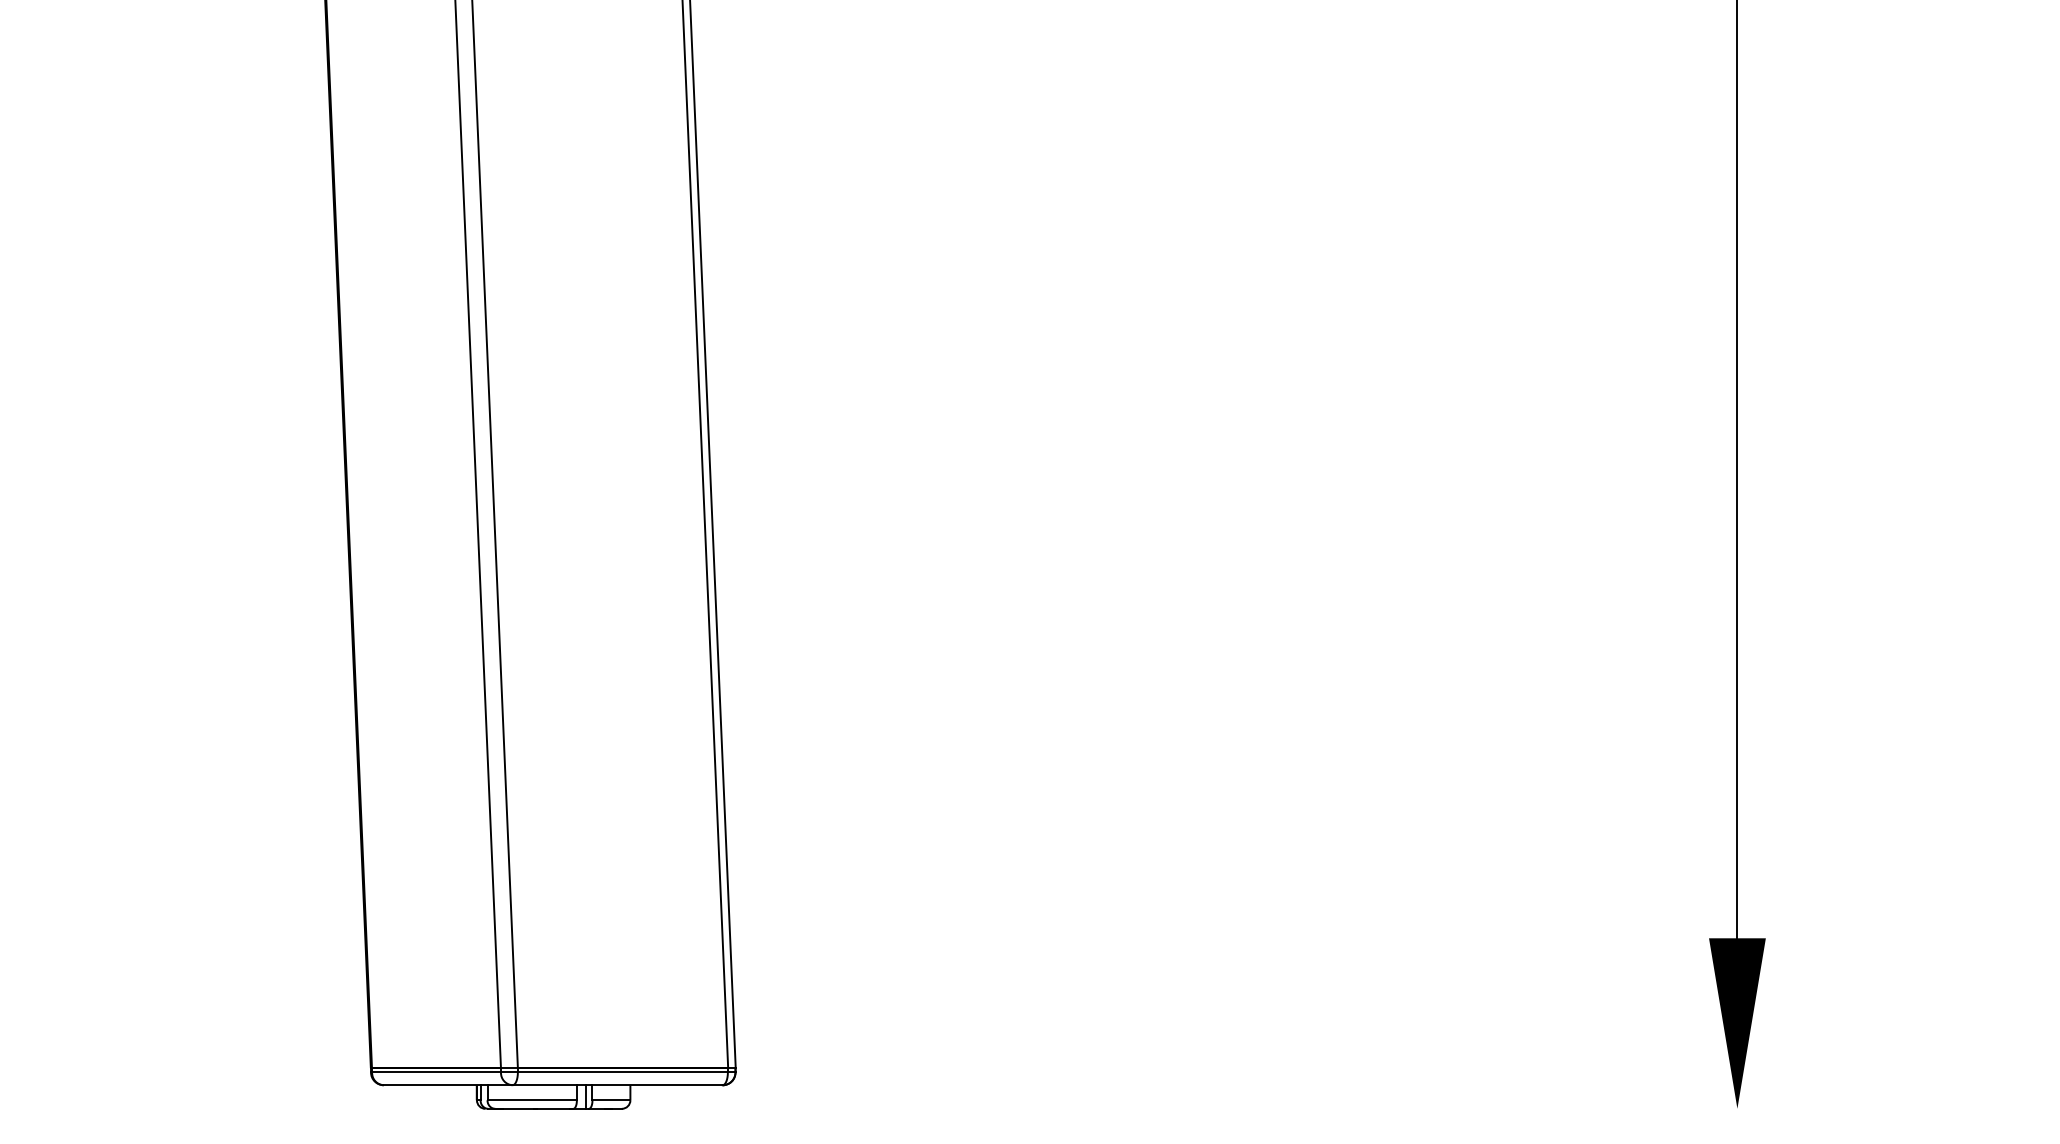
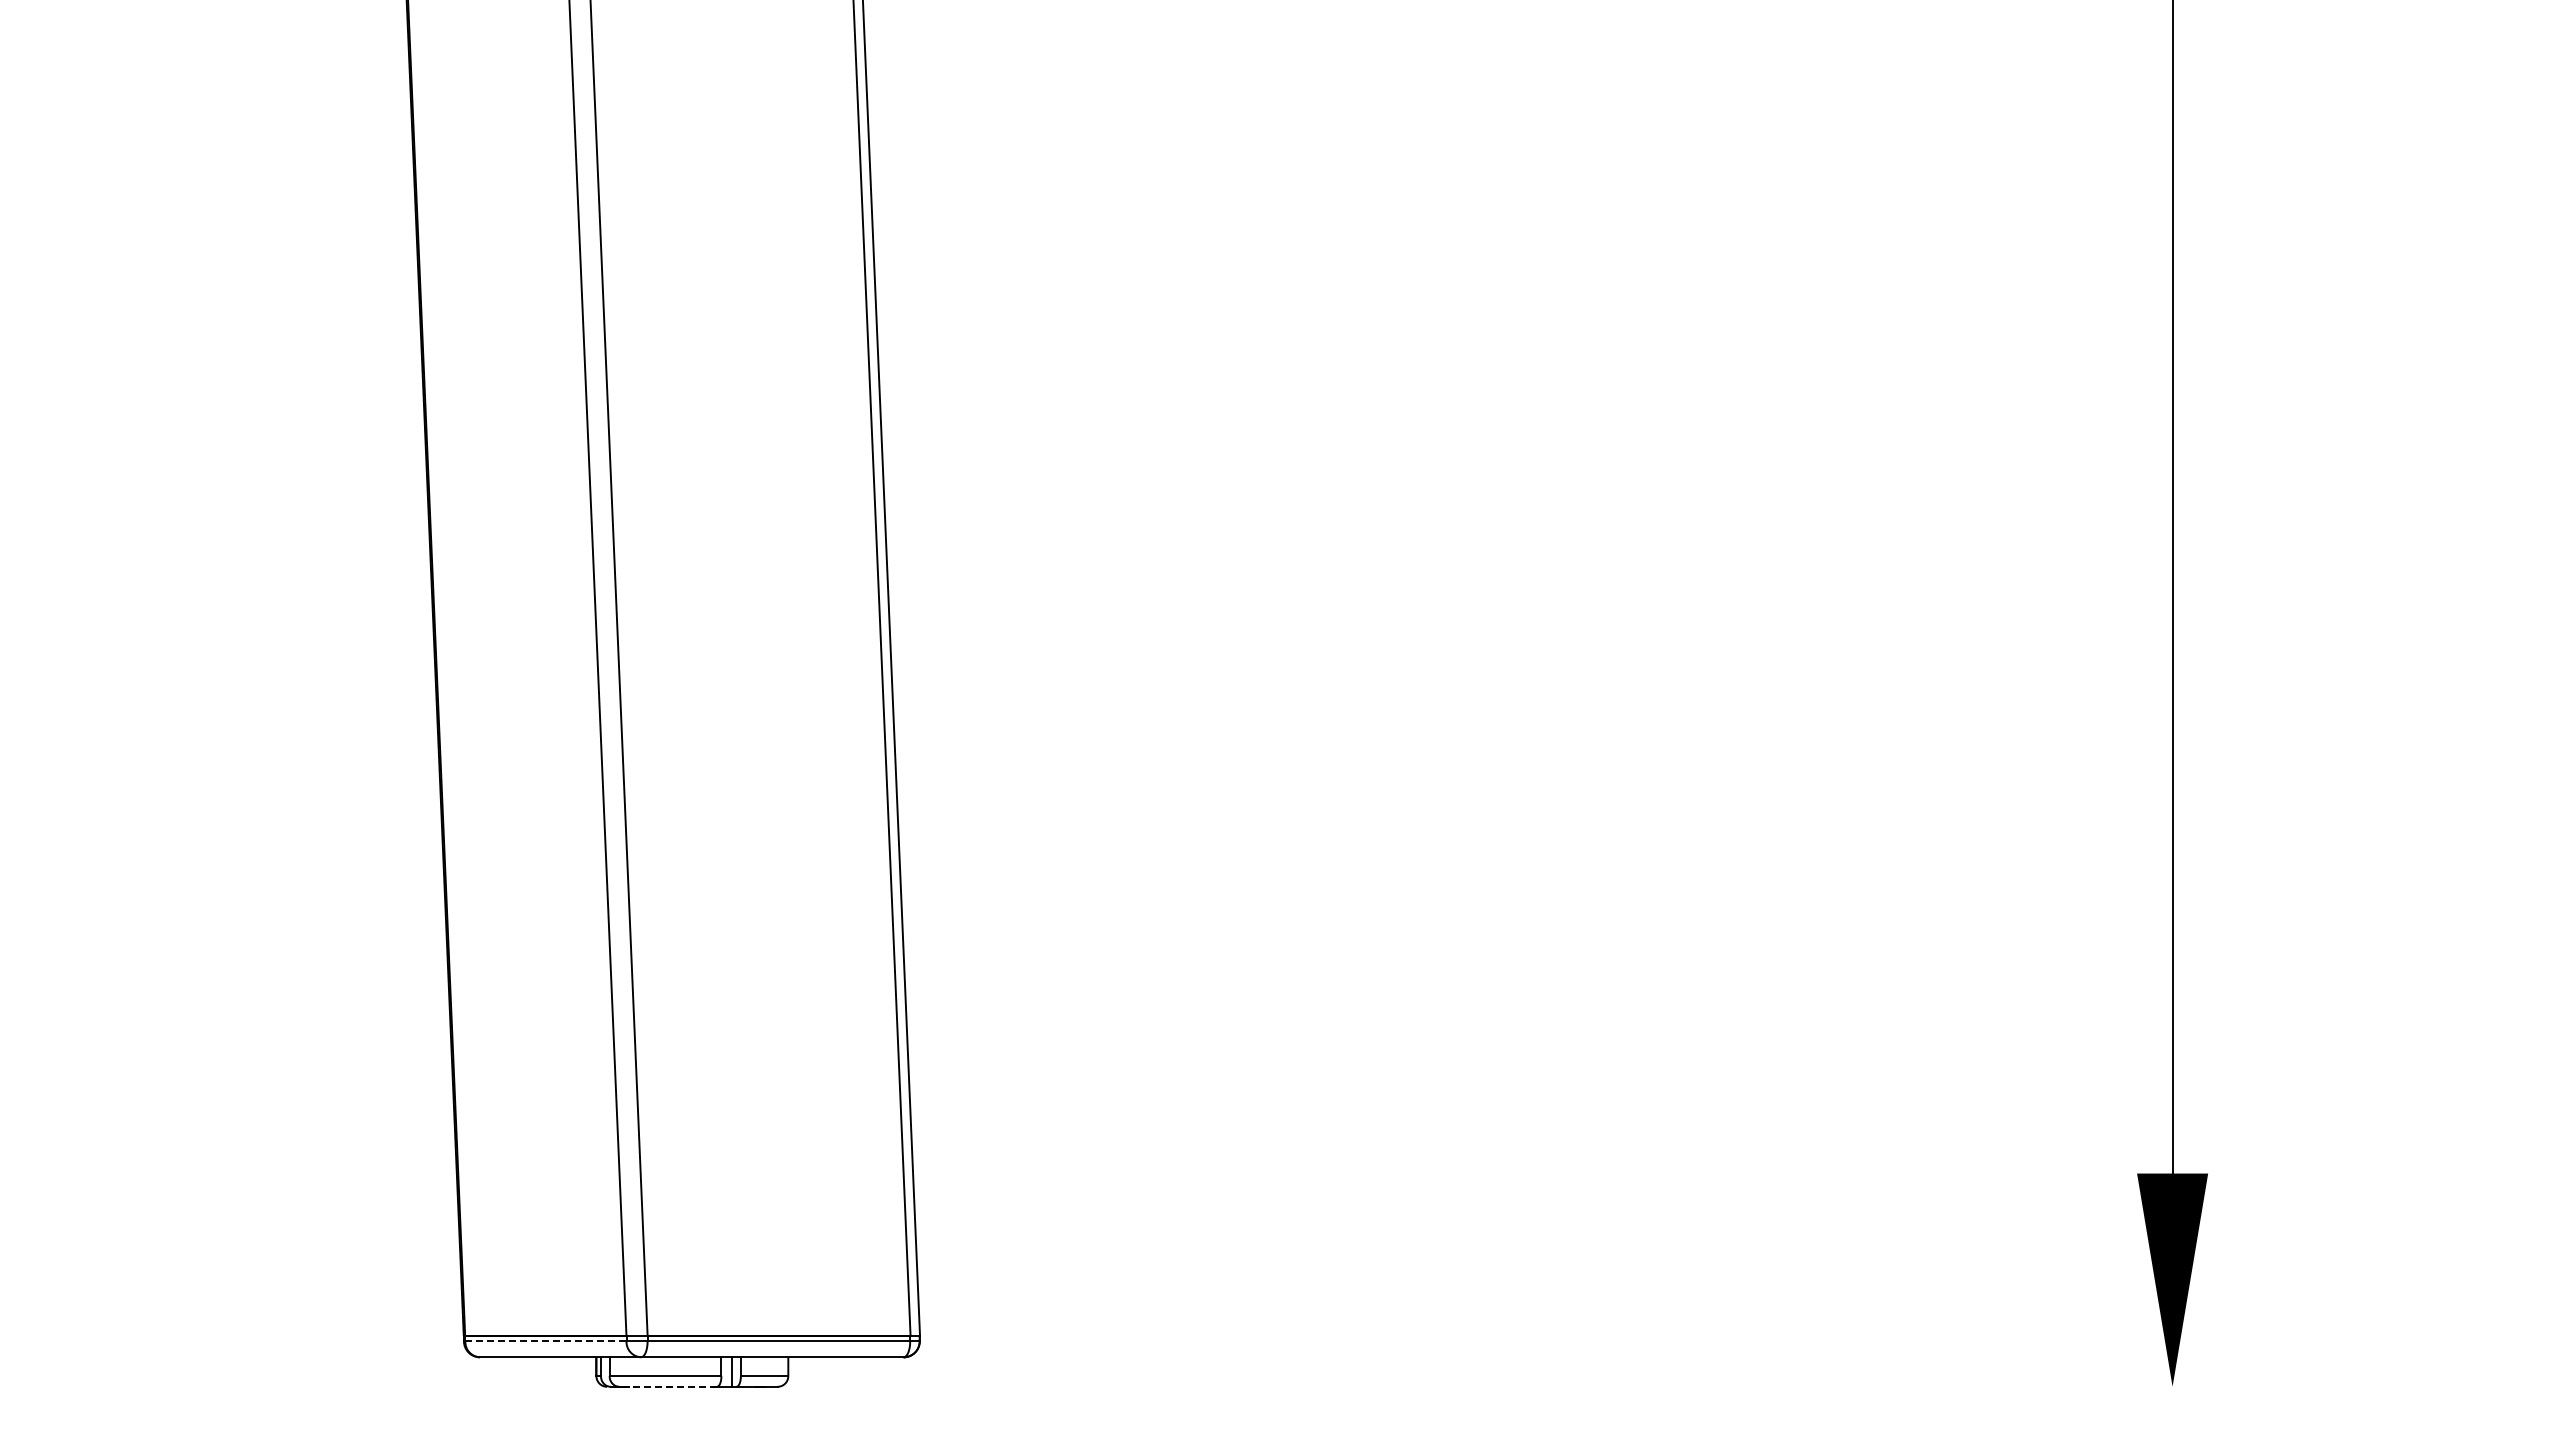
line: (436, 1072) -> (545, 1341), solid -> dashed
line: (534, 1108) -> (668, 1386), solid -> dashed

